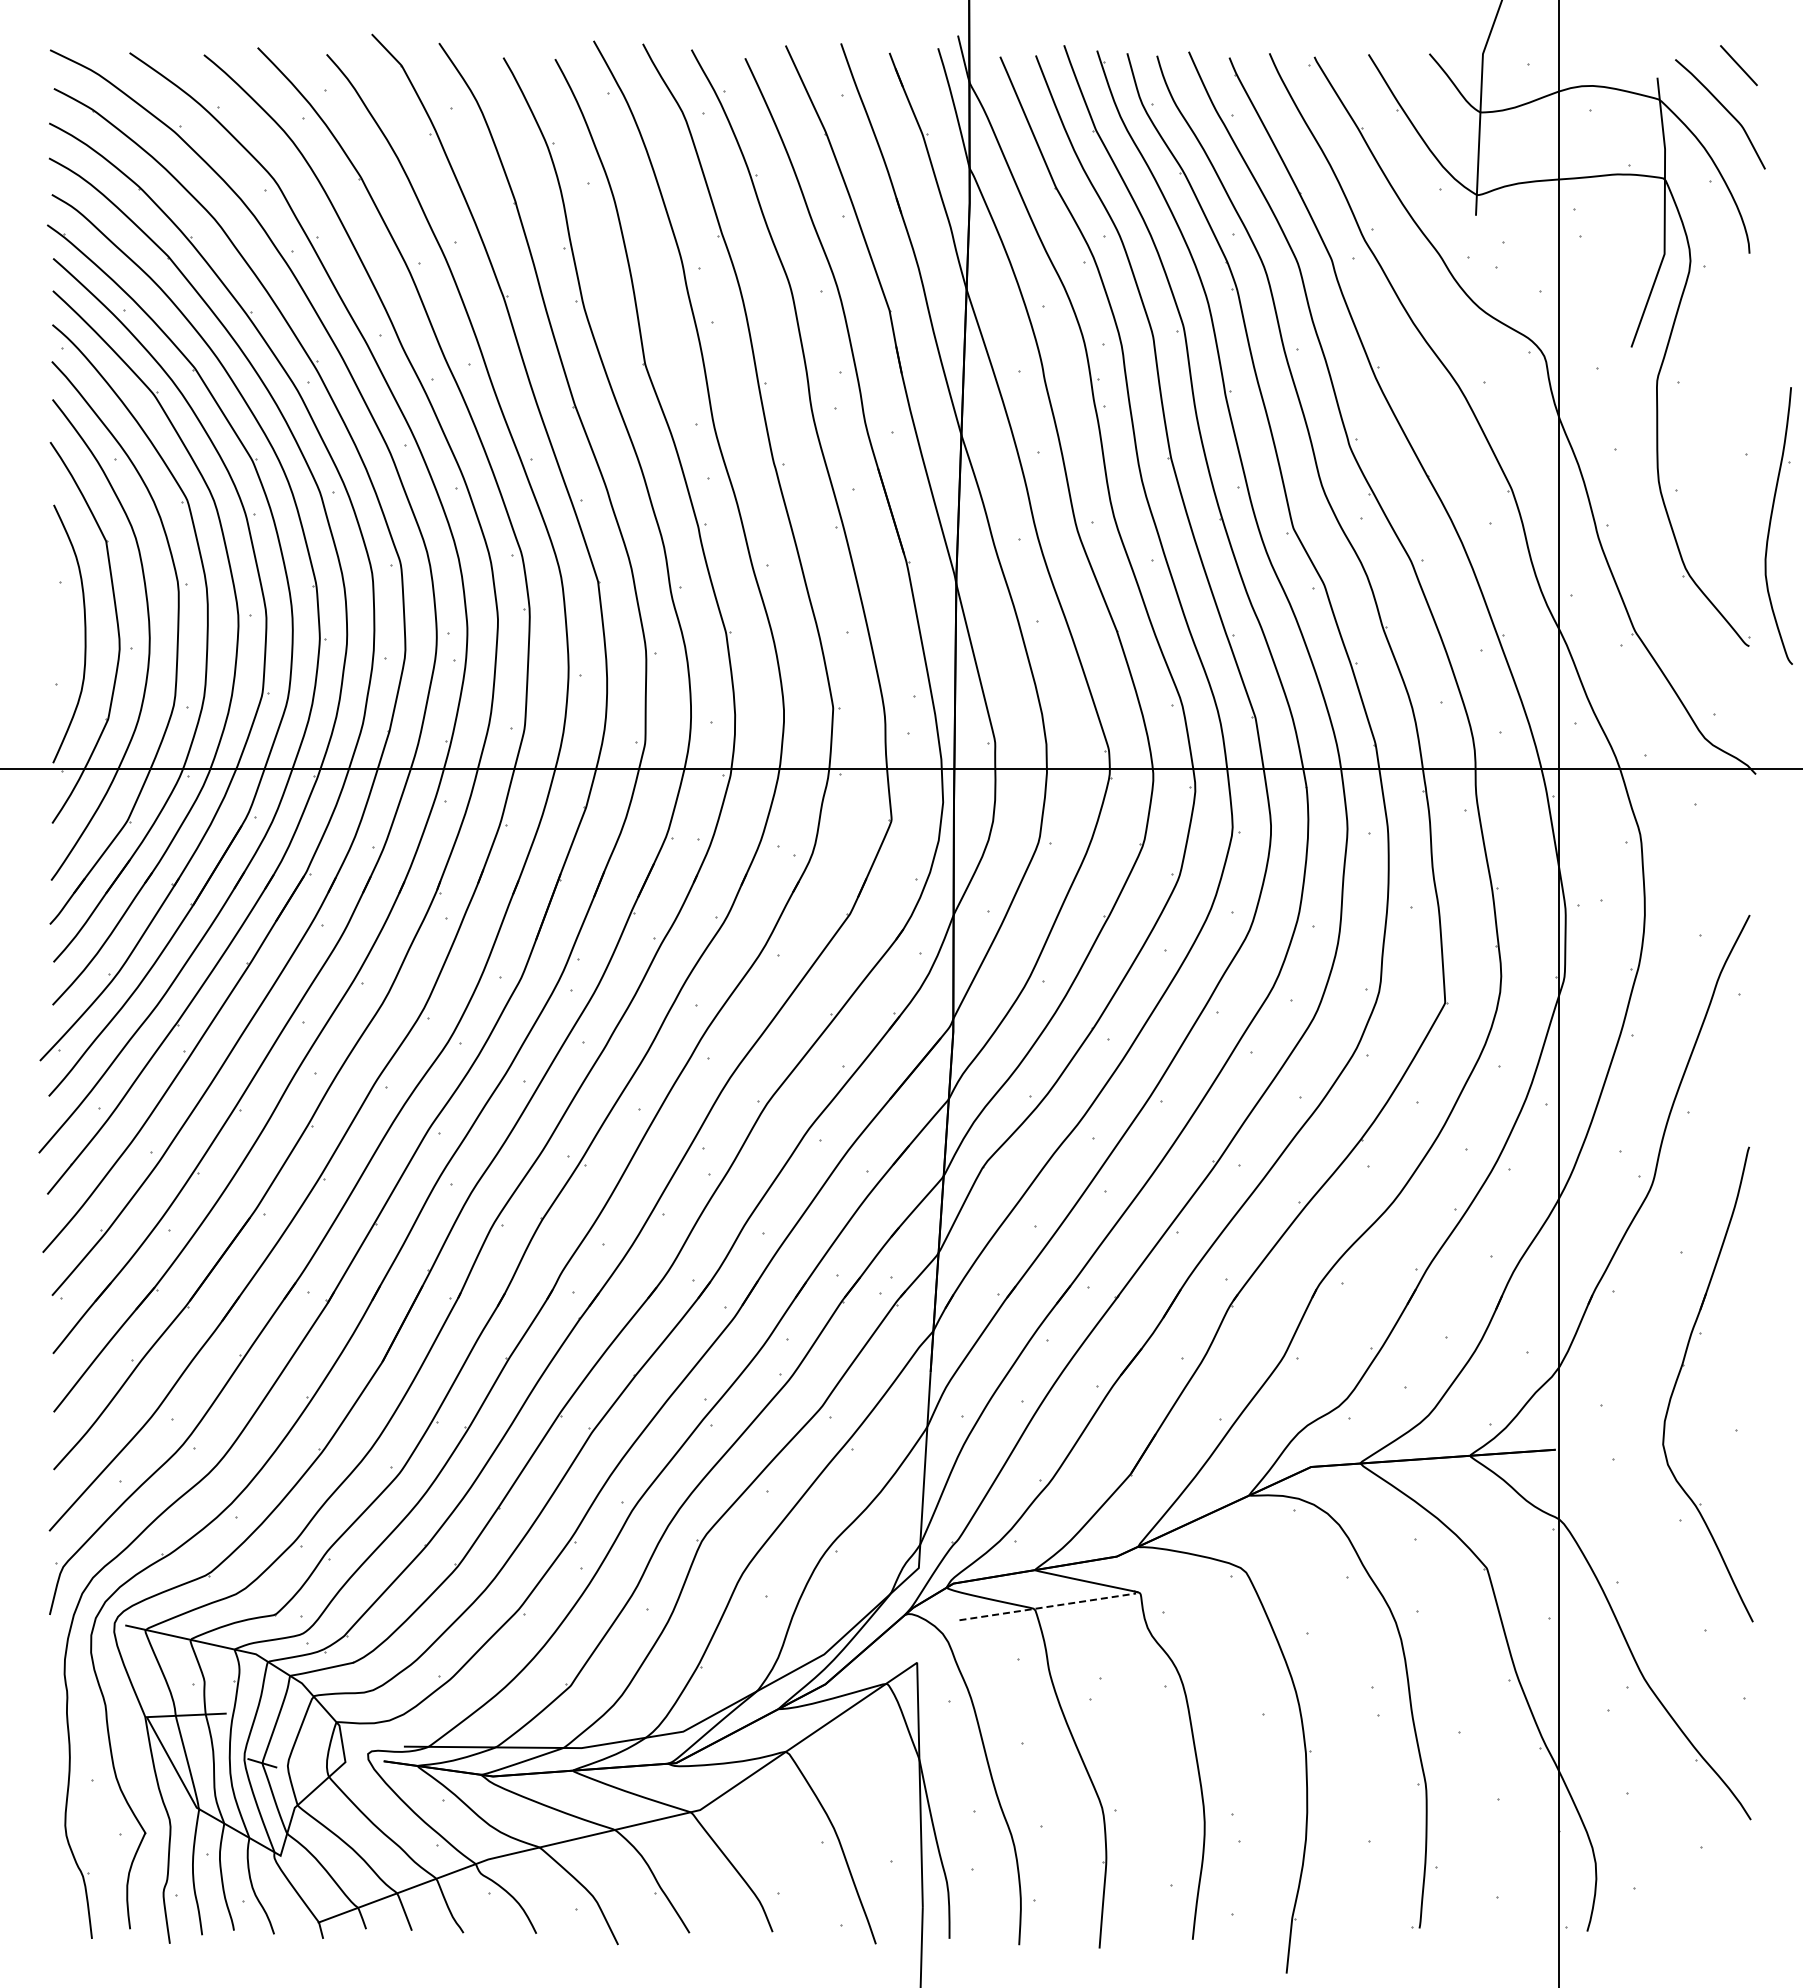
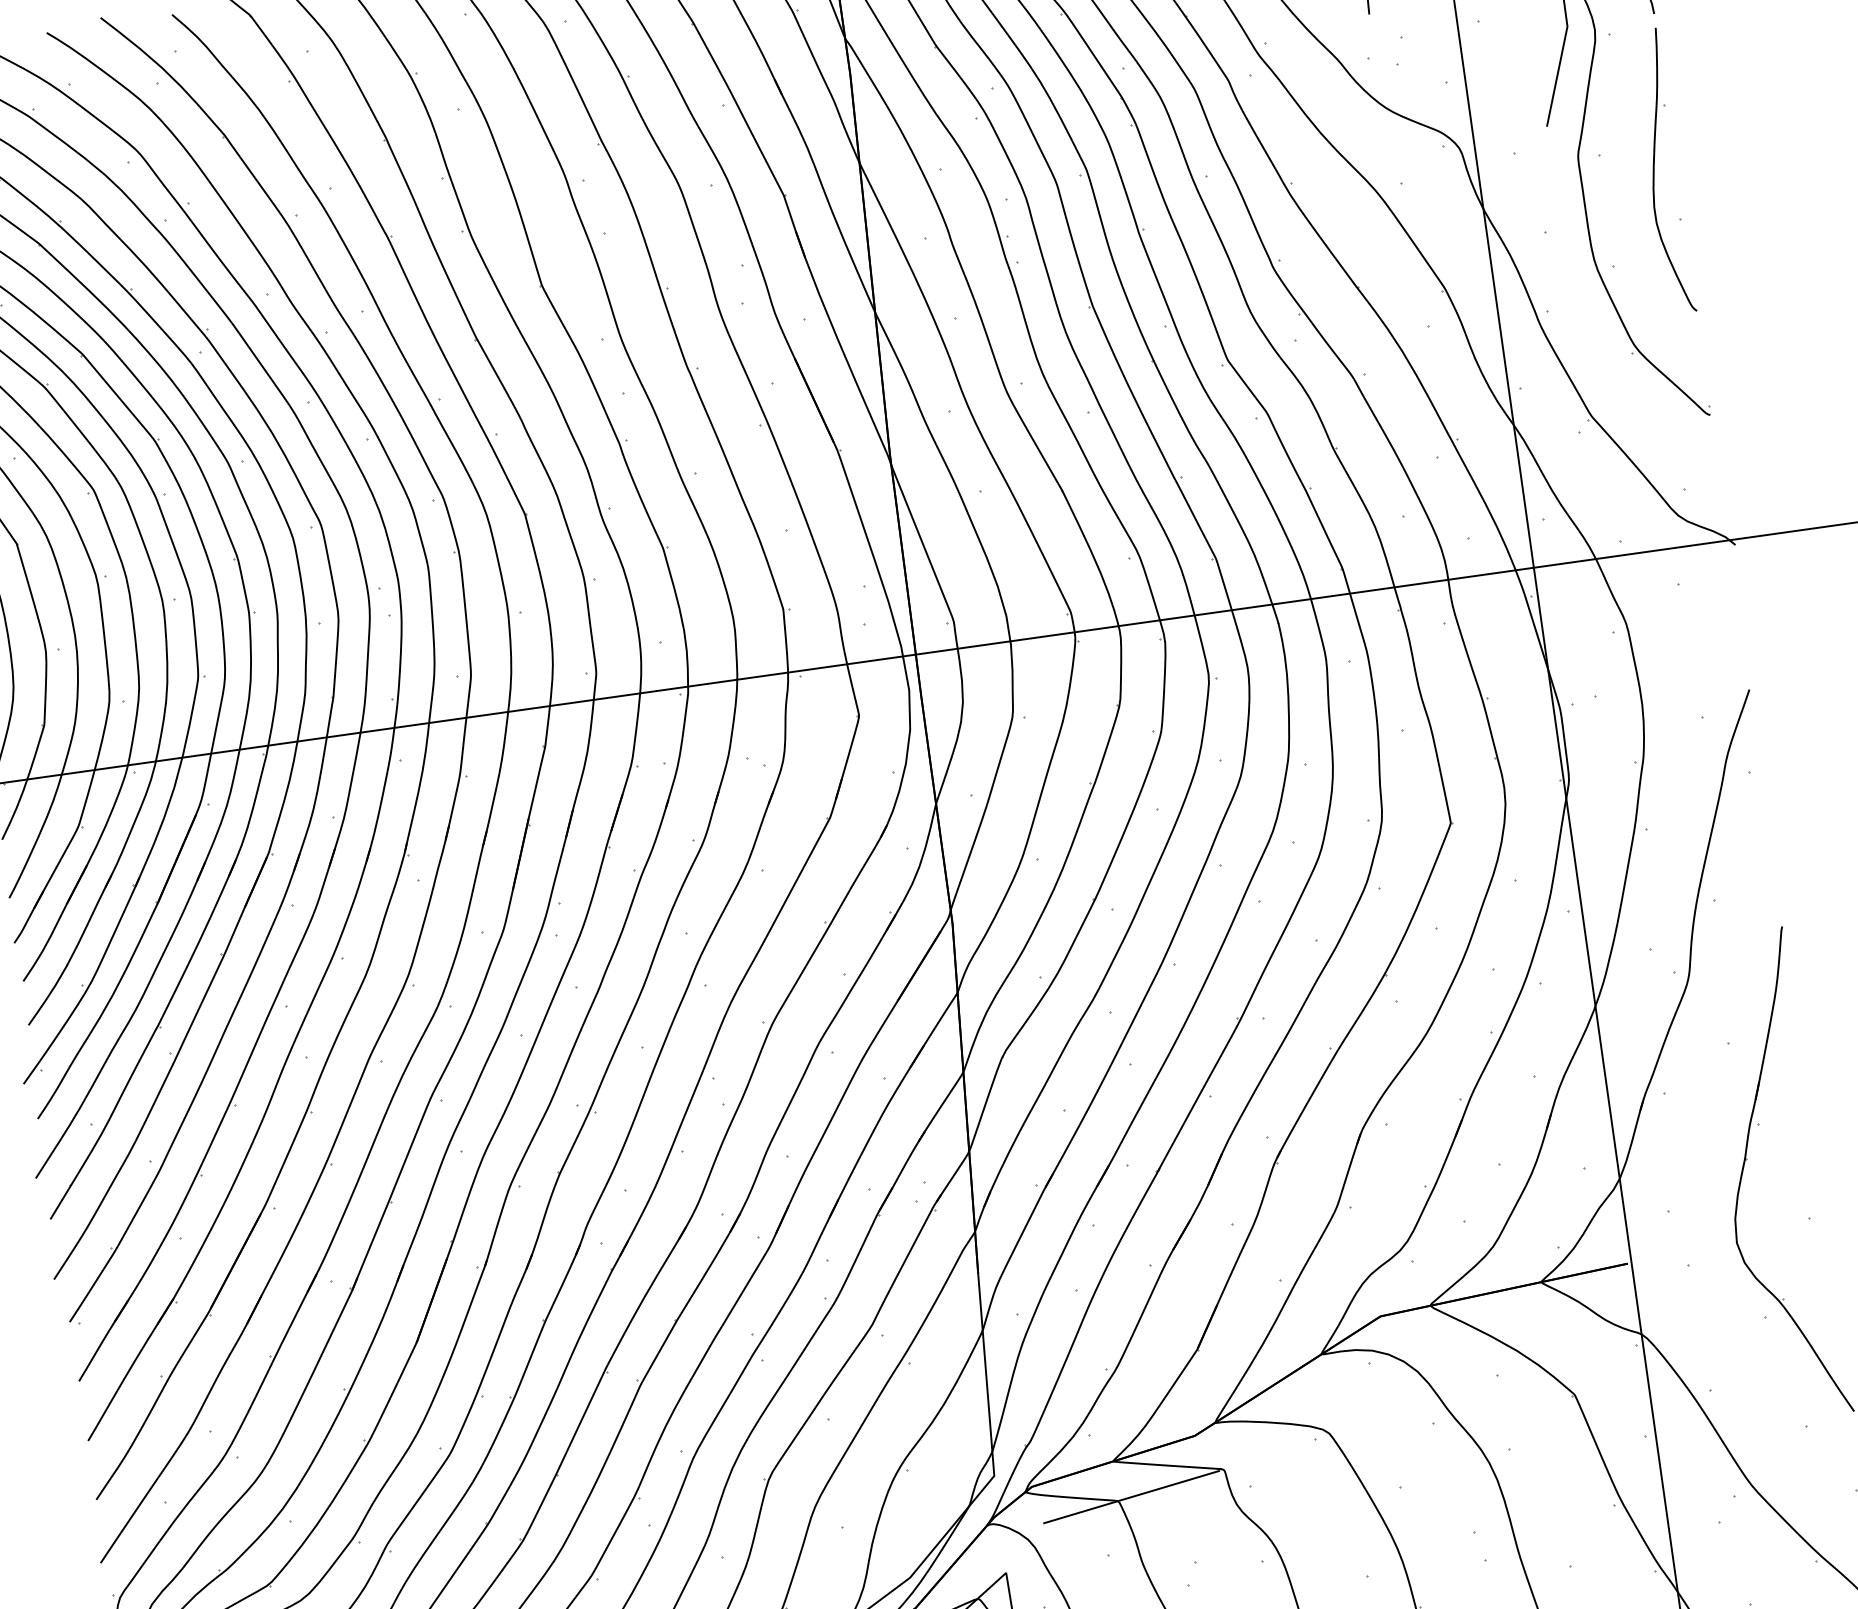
part: (1771, 522) -> (1655, 168), moved
line: (1048, 1606) -> (1132, 1496), dashed -> solid

